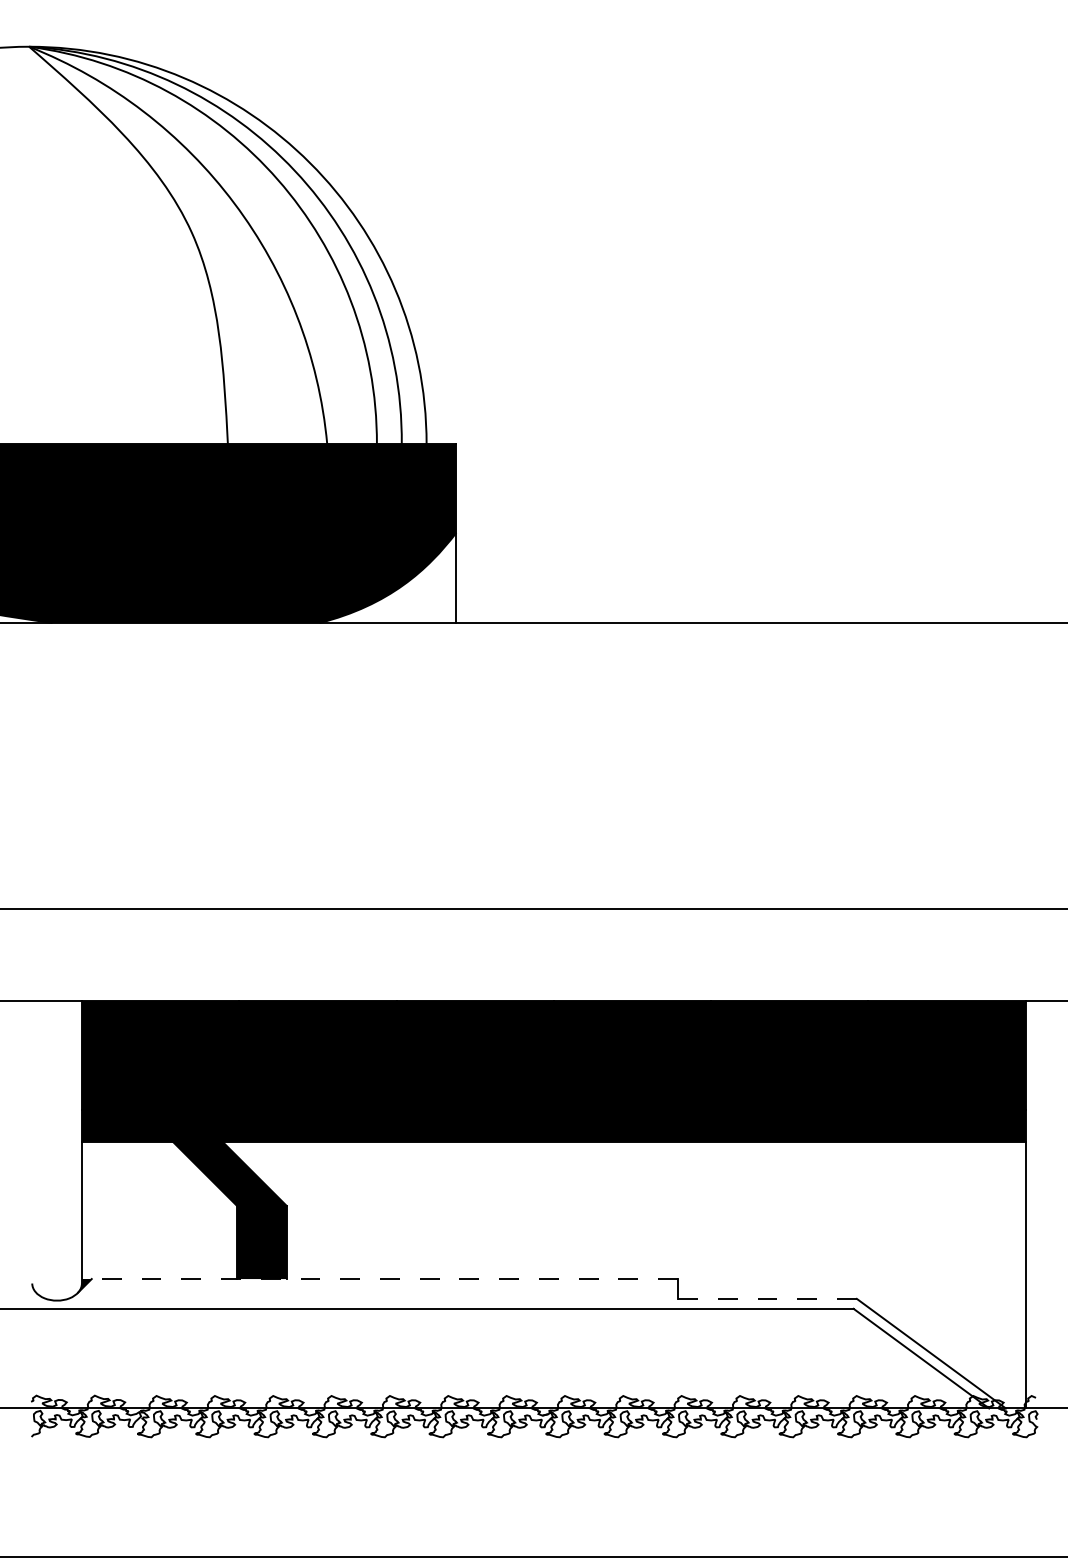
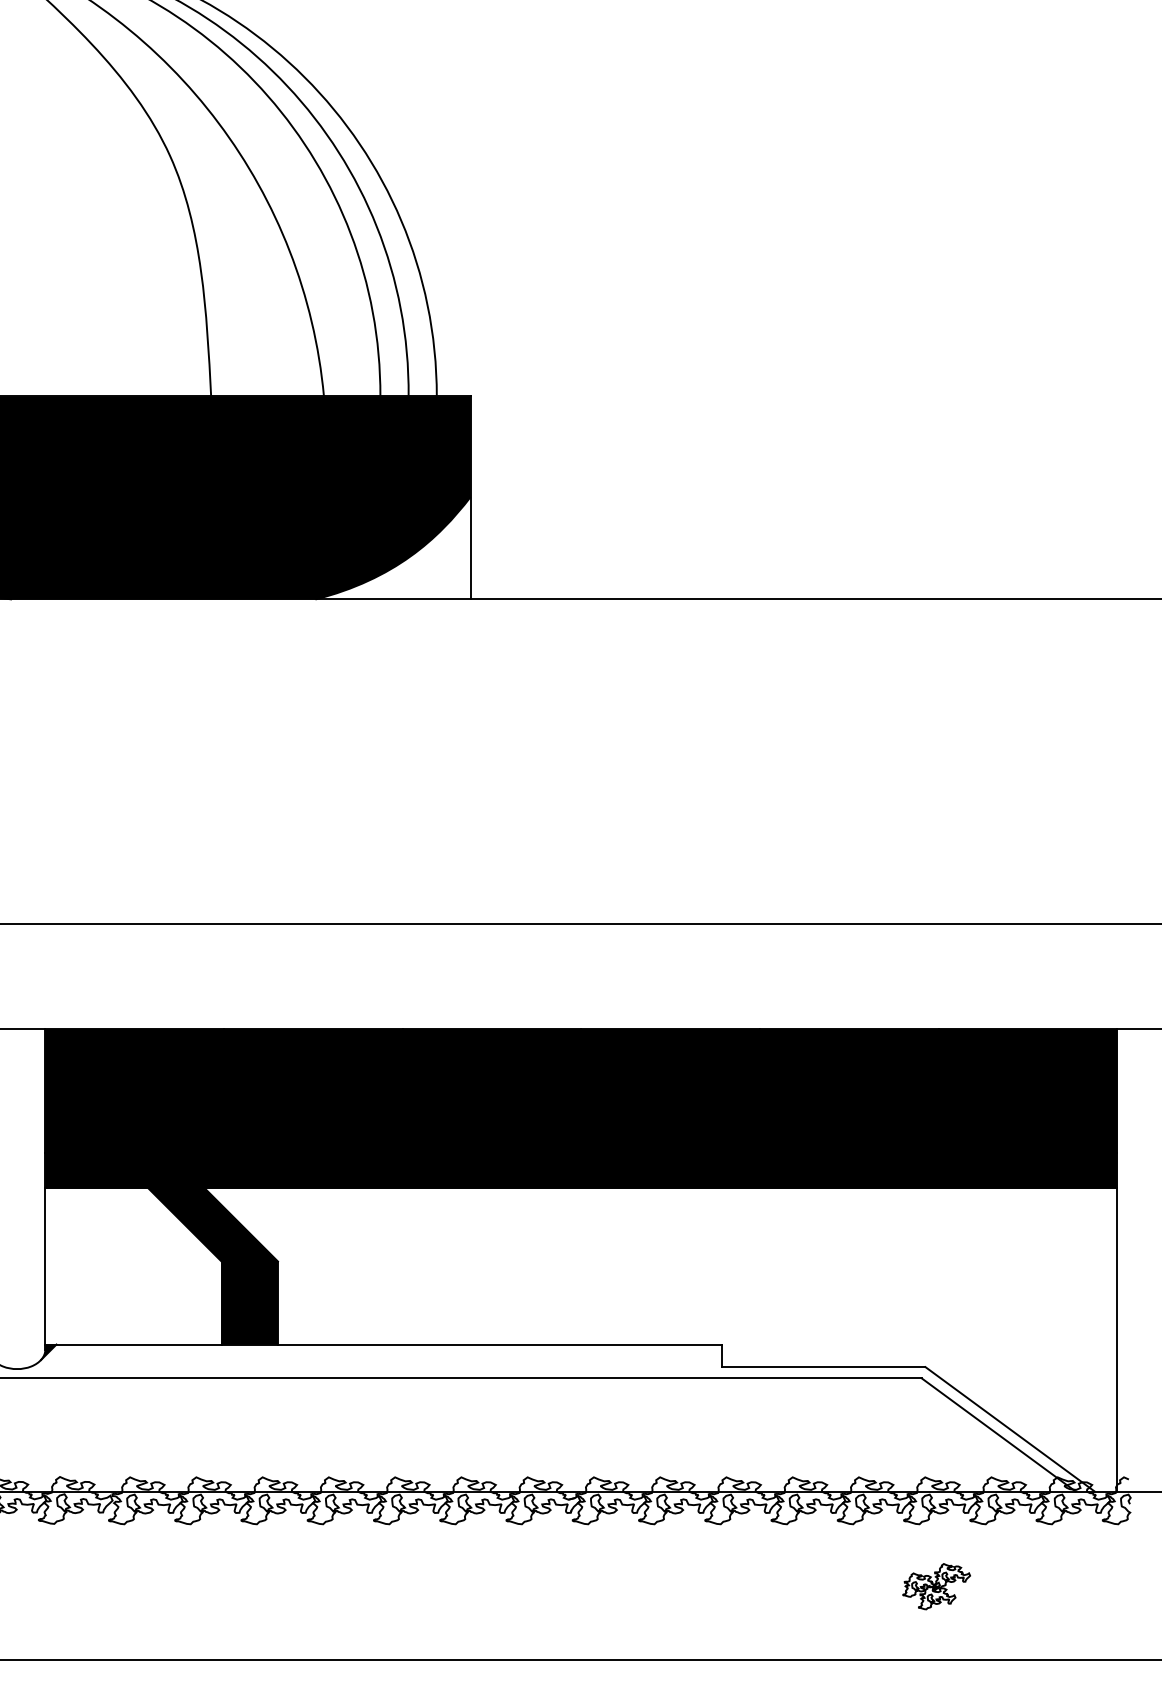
line: (379, 1279) -> (383, 1345), dashed -> solid
line: (767, 1298) -> (823, 1366), dashed -> solid
part: (866, 1492) -> (936, 1586), added

